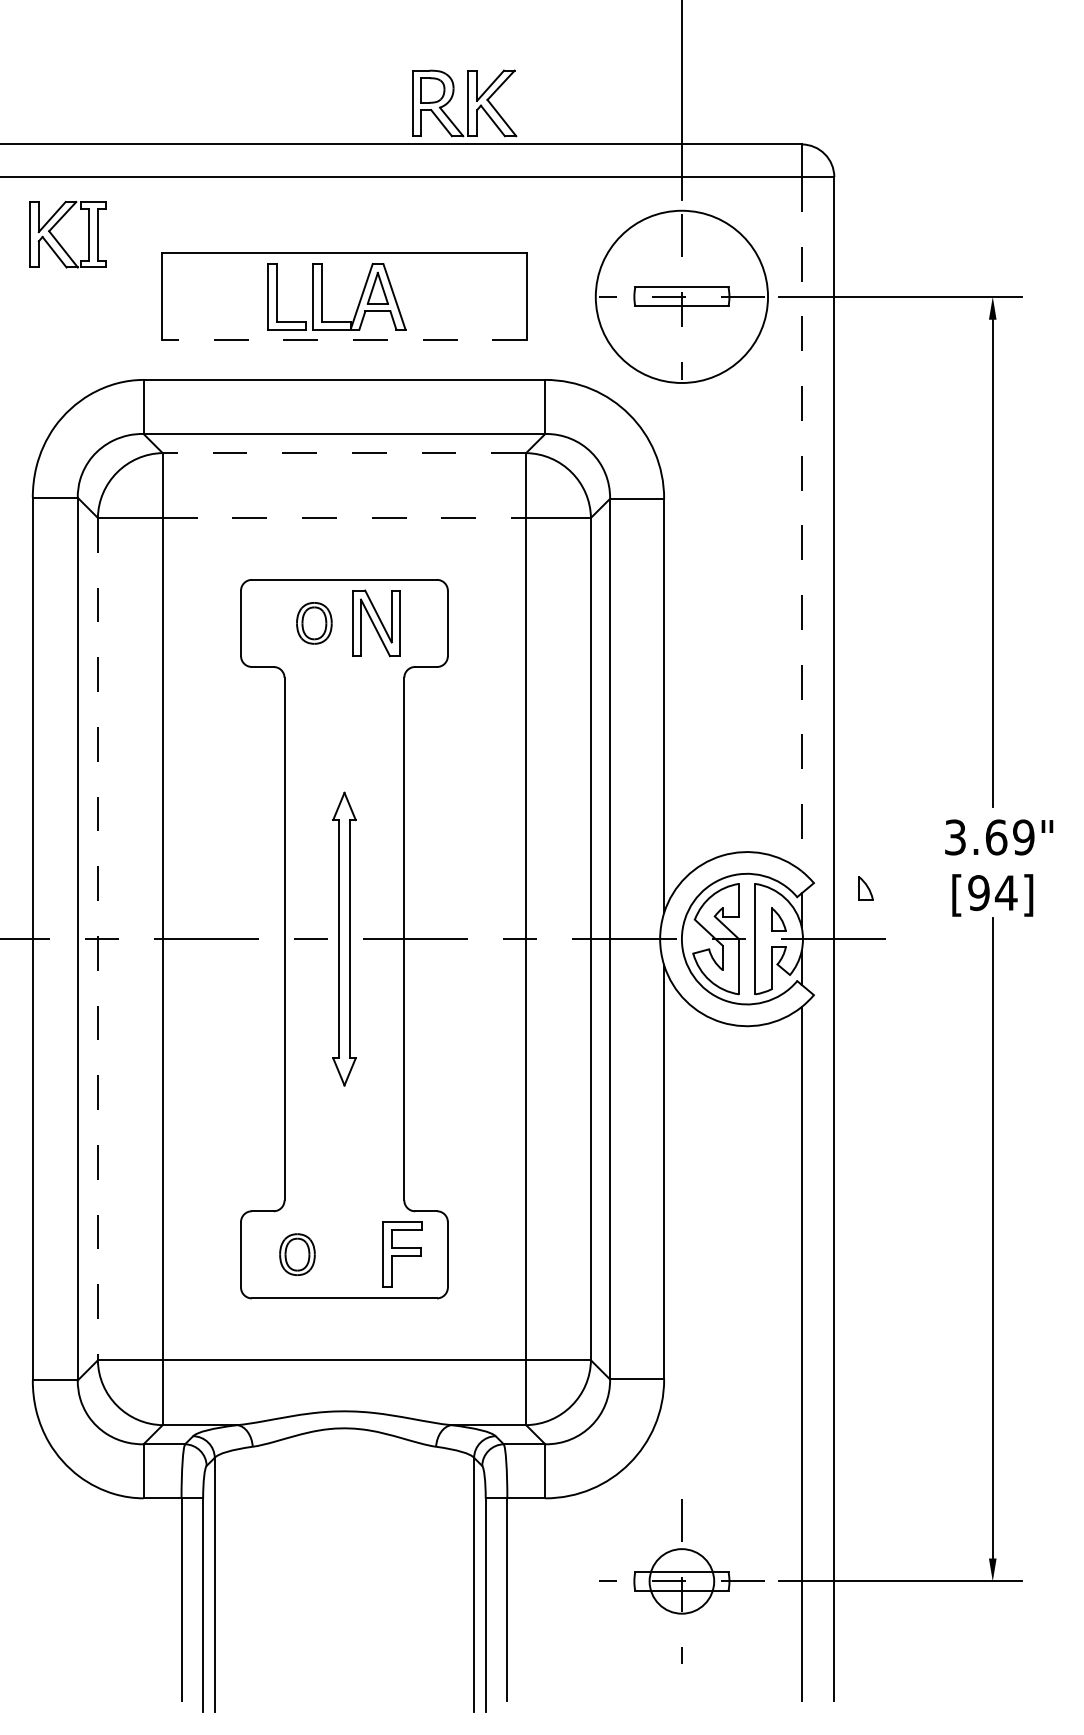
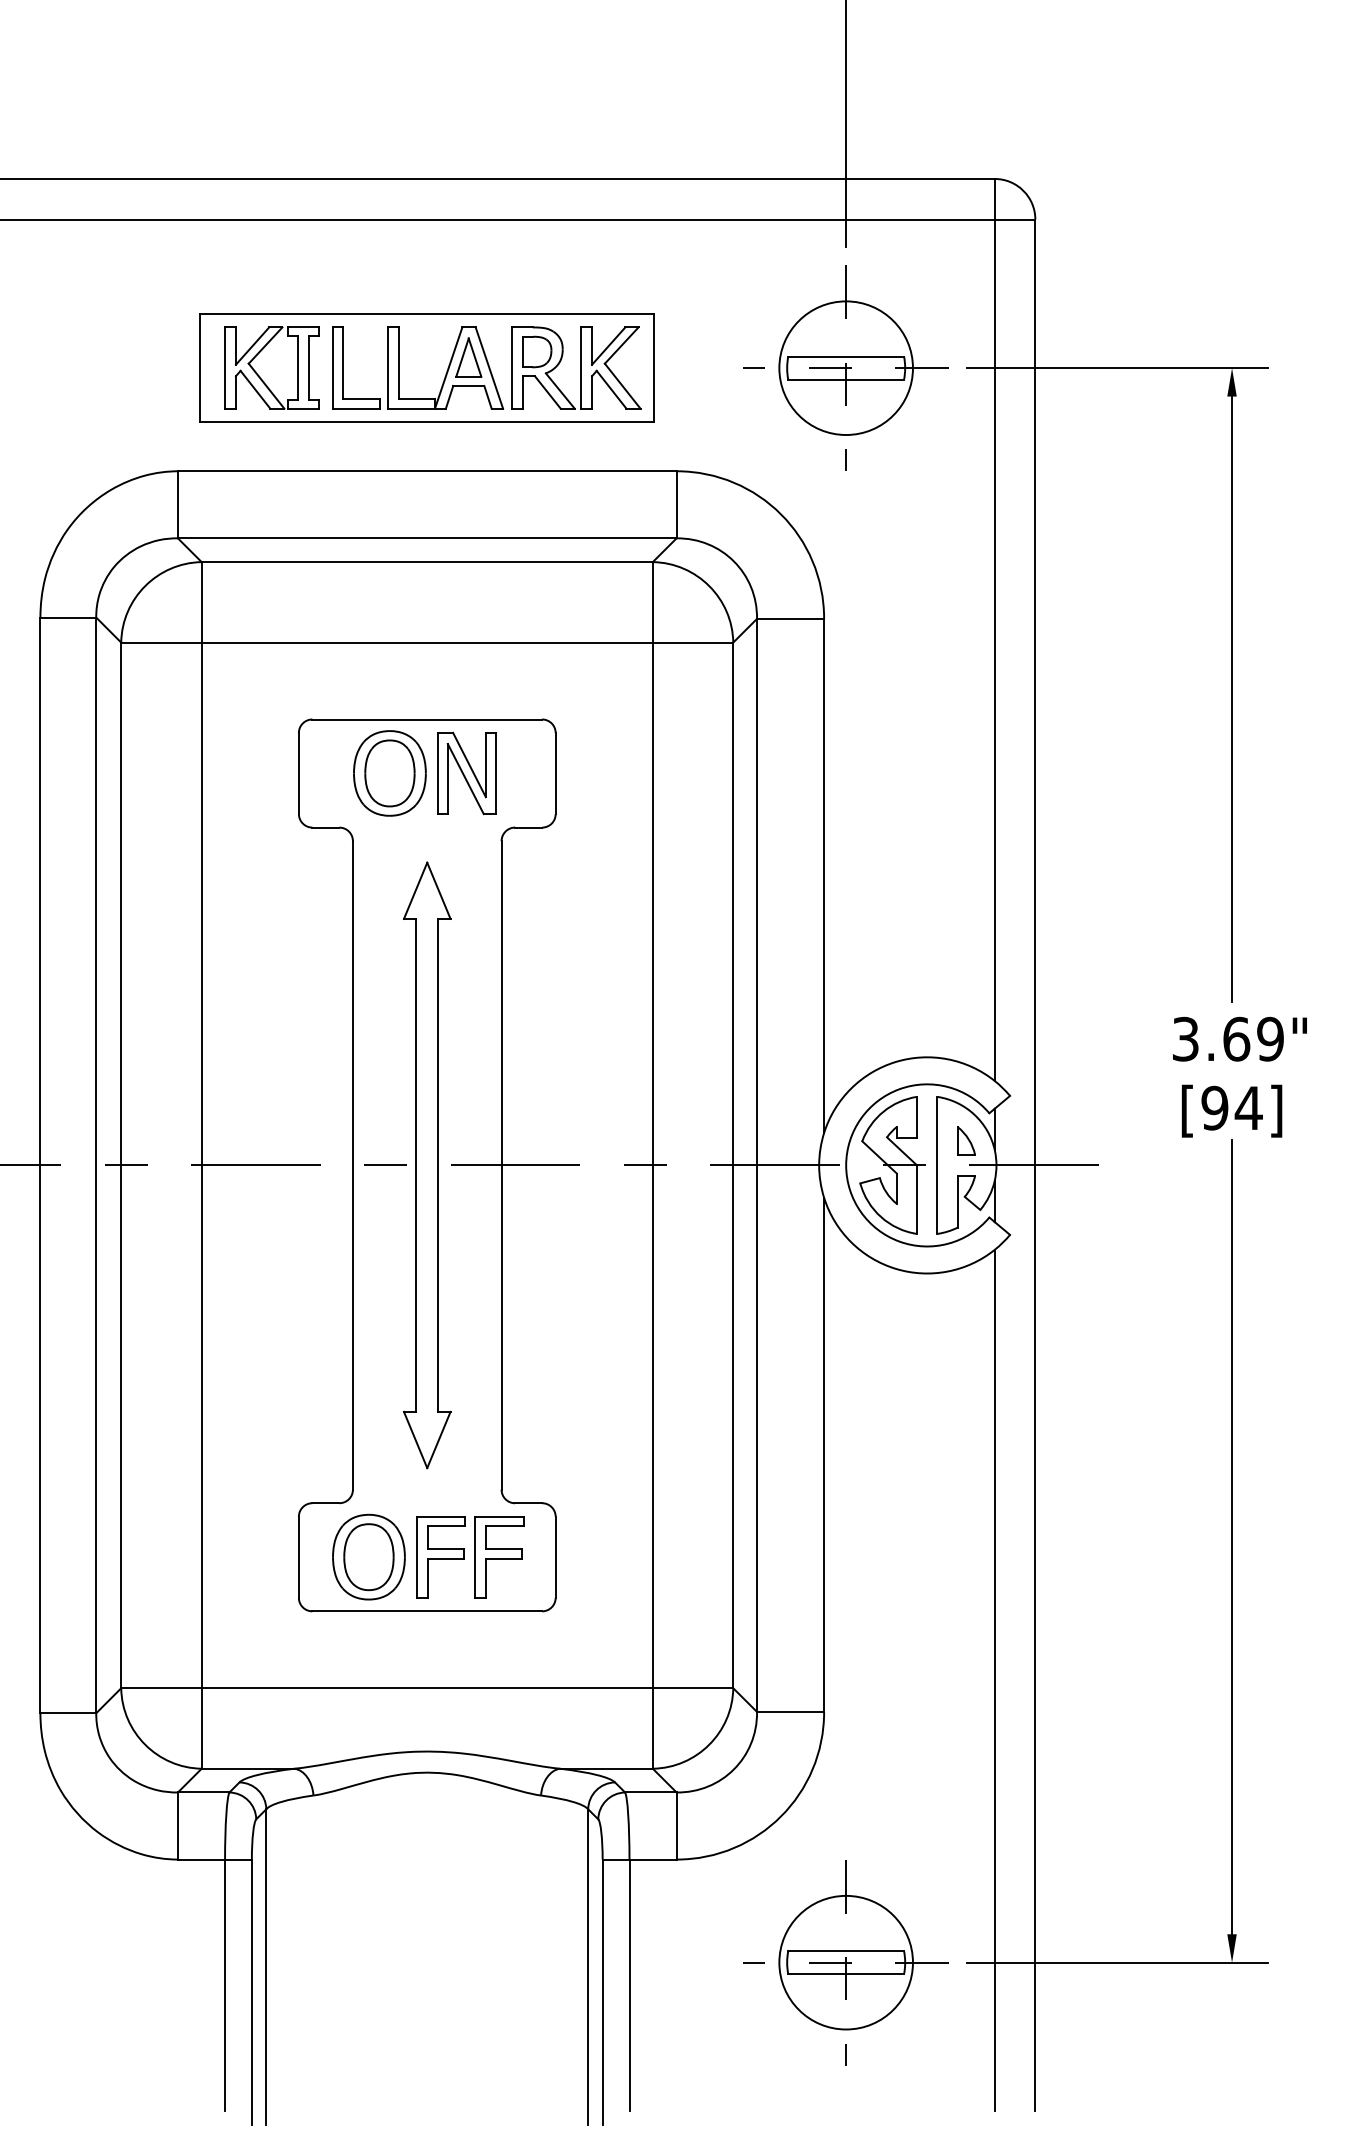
part: (464, 102) -> (576, 367), moved
part: (58, 241) -> (260, 376), moved
circle: (681, 297) -> (845, 368), size x0.62
line: (343, 340) -> (426, 422), dashed -> solid
line: (344, 453) -> (427, 562), dashed -> solid
line: (344, 517) -> (427, 642), dashed -> solid
line: (801, 524) -> (994, 650), dashed -> solid
part: (314, 623) -> (389, 773), size x1.67
part: (865, 887) -> (1074, 1101), removed
line: (98, 939) -> (121, 1165), dashed -> solid
part: (344, 939) -> (427, 1165), size x1.67
part: (297, 1254) -> (368, 1556), size x1.67
part: (355, 1254) -> (440, 1557), added
circle: (681, 1581) -> (845, 1962), size x1.67

